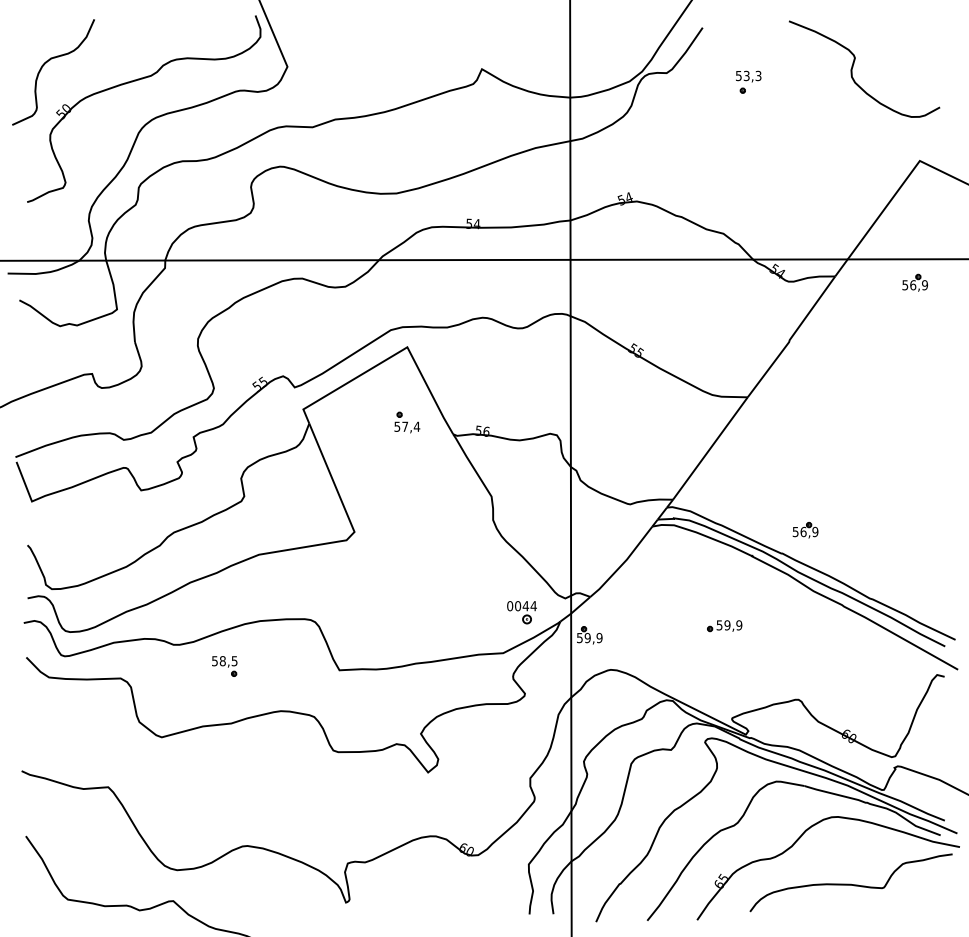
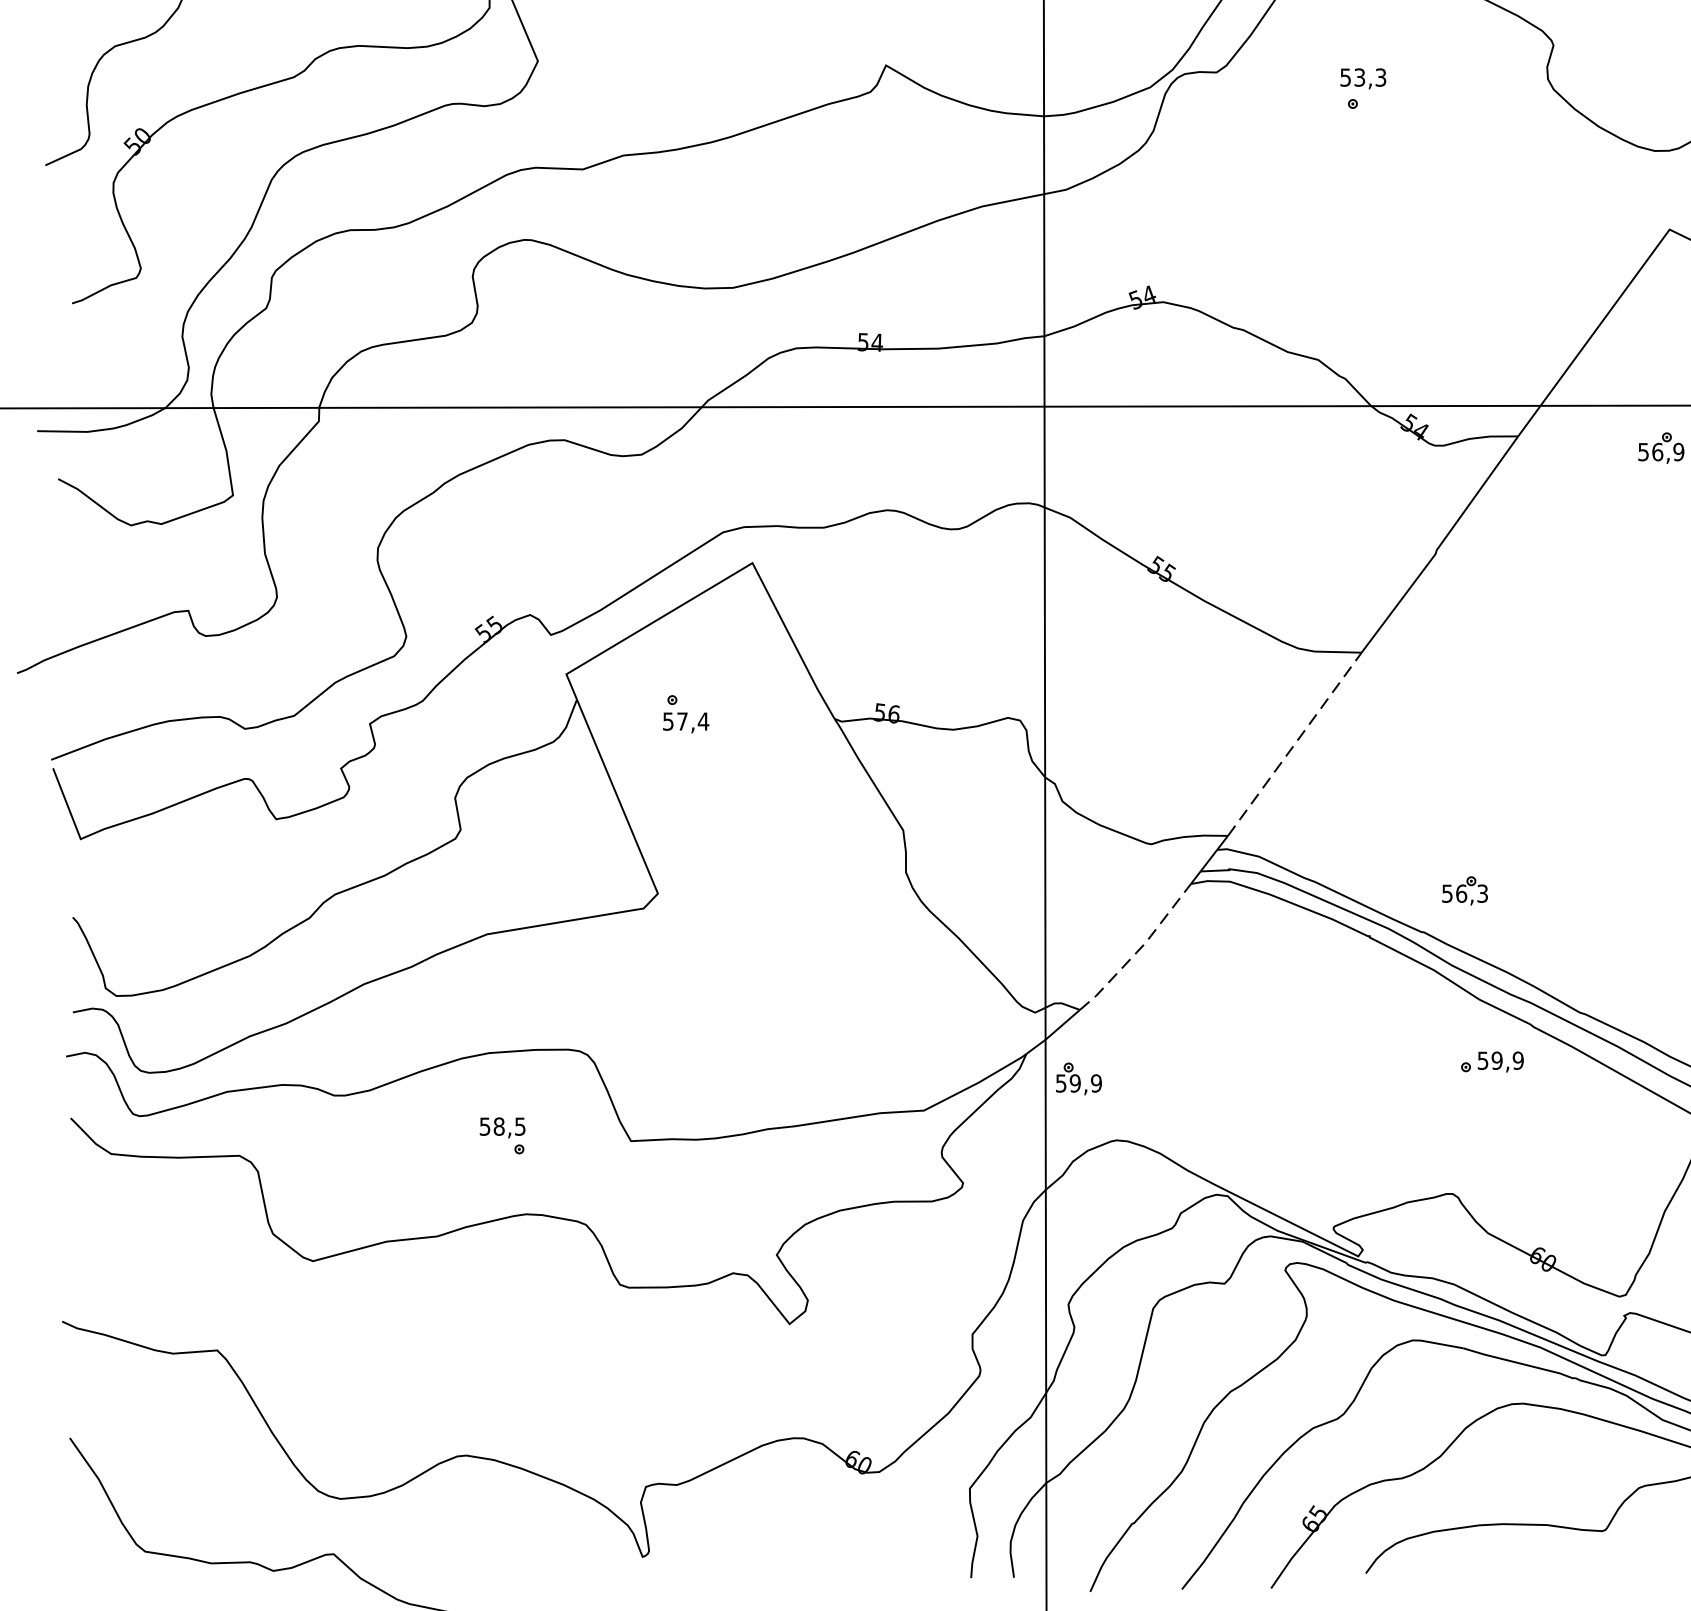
part: (407, 422) -> (686, 713), moved
line: (710, 448) -> (1294, 744), solid -> dashed
text: (815, 531) -> (1482, 892), 56,9 -> 56,3
line: (622, 563) -> (1137, 950), solid -> dashed
part: (521, 612) -> (956, 1037), removed
part: (724, 626) -> (1491, 1062), moved
part: (224, 666) -> (502, 1136), moved

